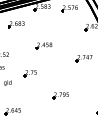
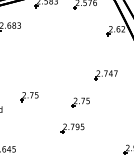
part: (43, 45) -> (47, 56), removed
part: (65, 77) -> (79, 102), added

